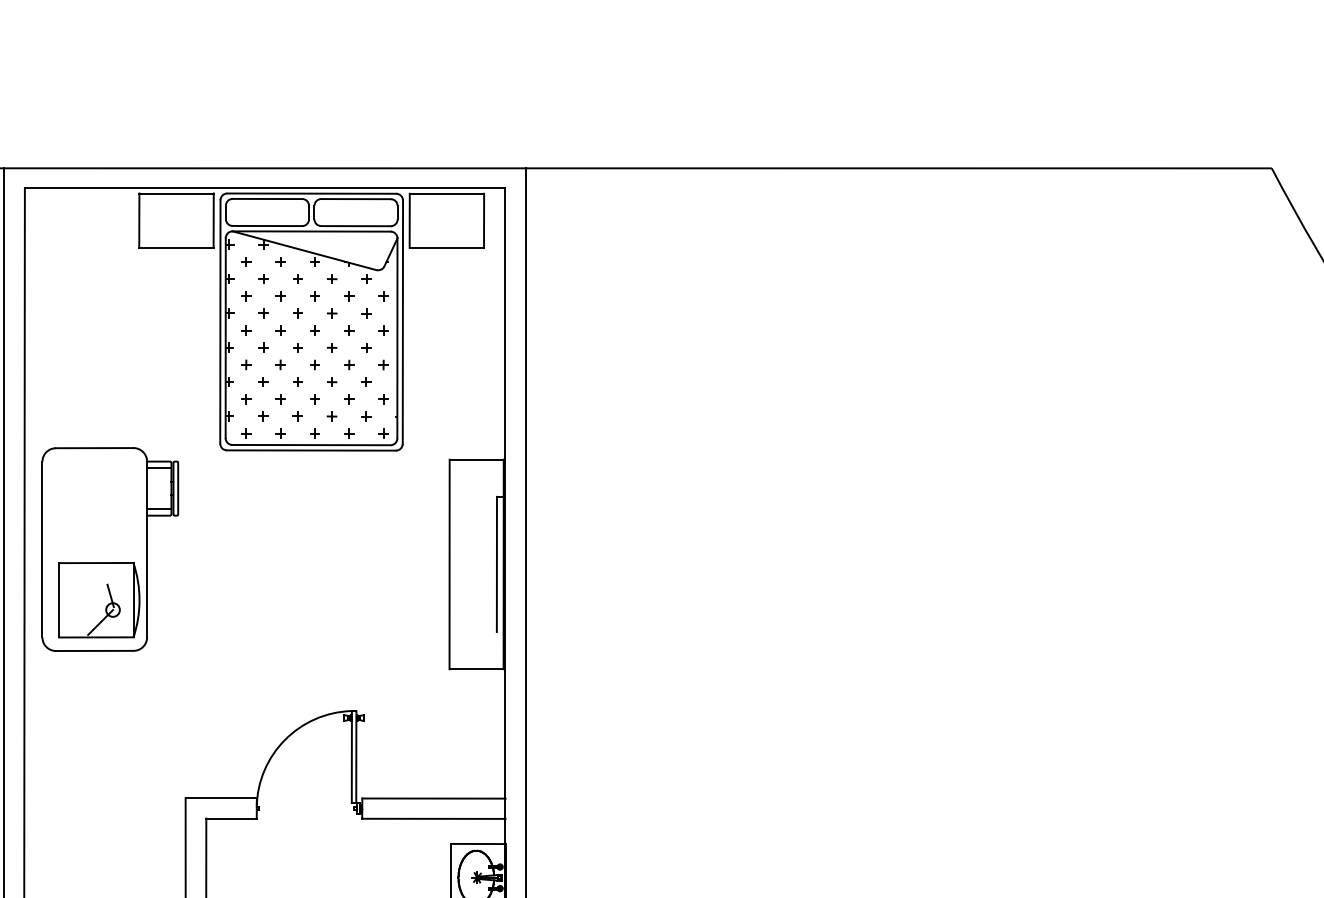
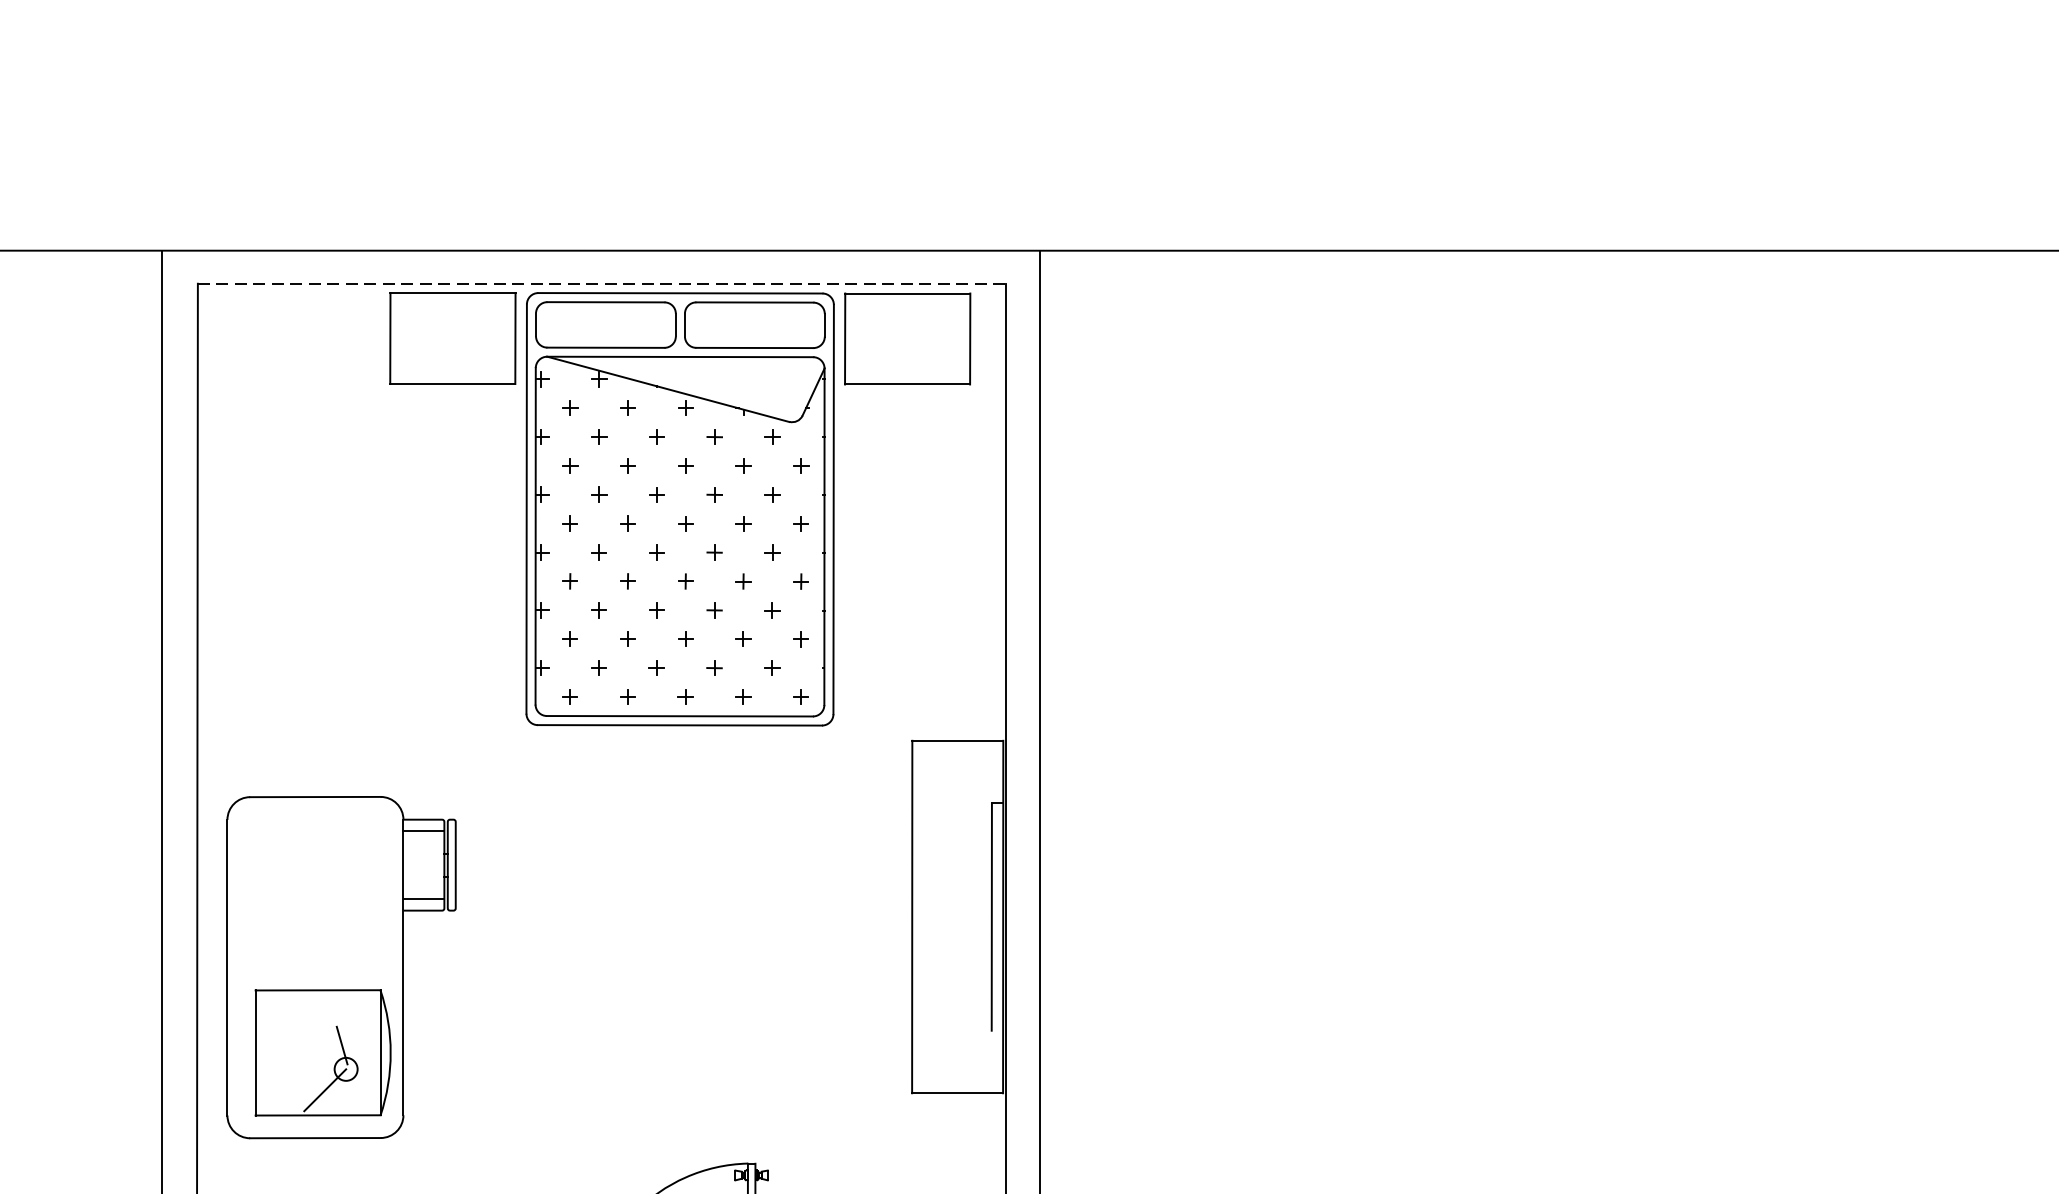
line: (265, 187) -> (602, 282), solid -> dashed
part: (110, 549) -> (341, 967), moved

